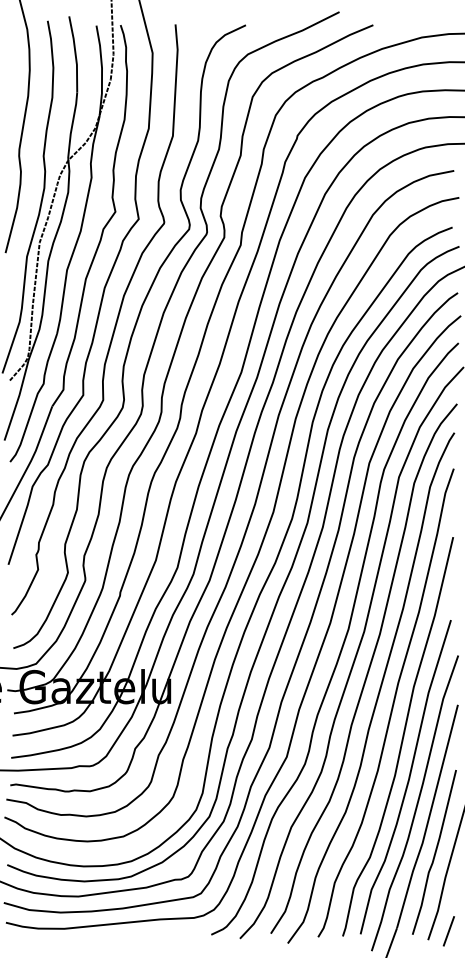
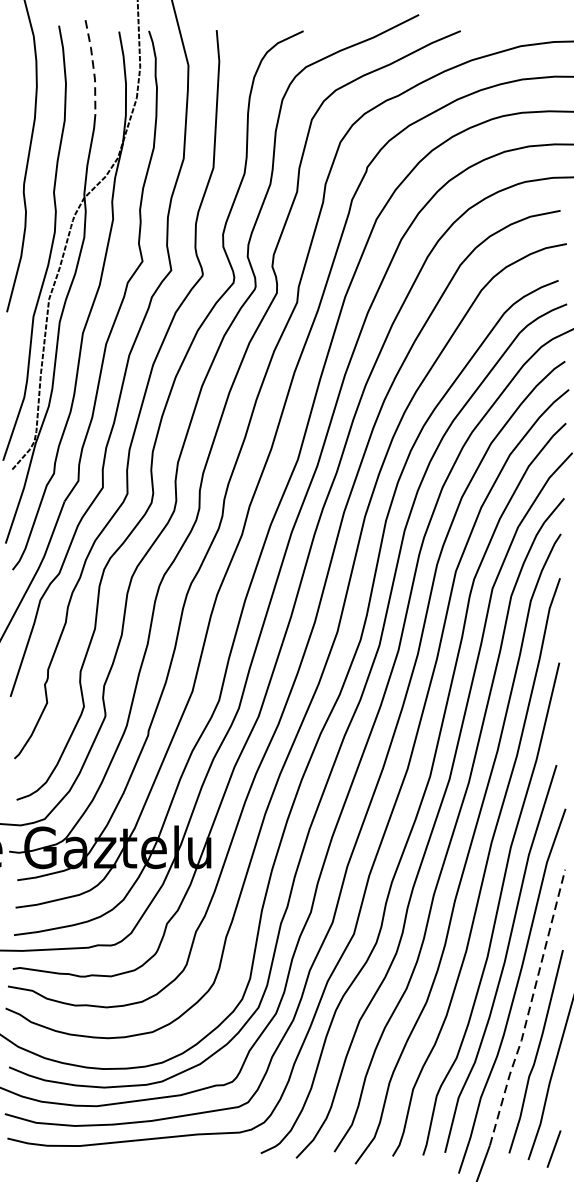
line: (75, 54) -> (93, 67), solid -> dashed
line: (429, 818) -> (530, 1009), solid -> dashed

